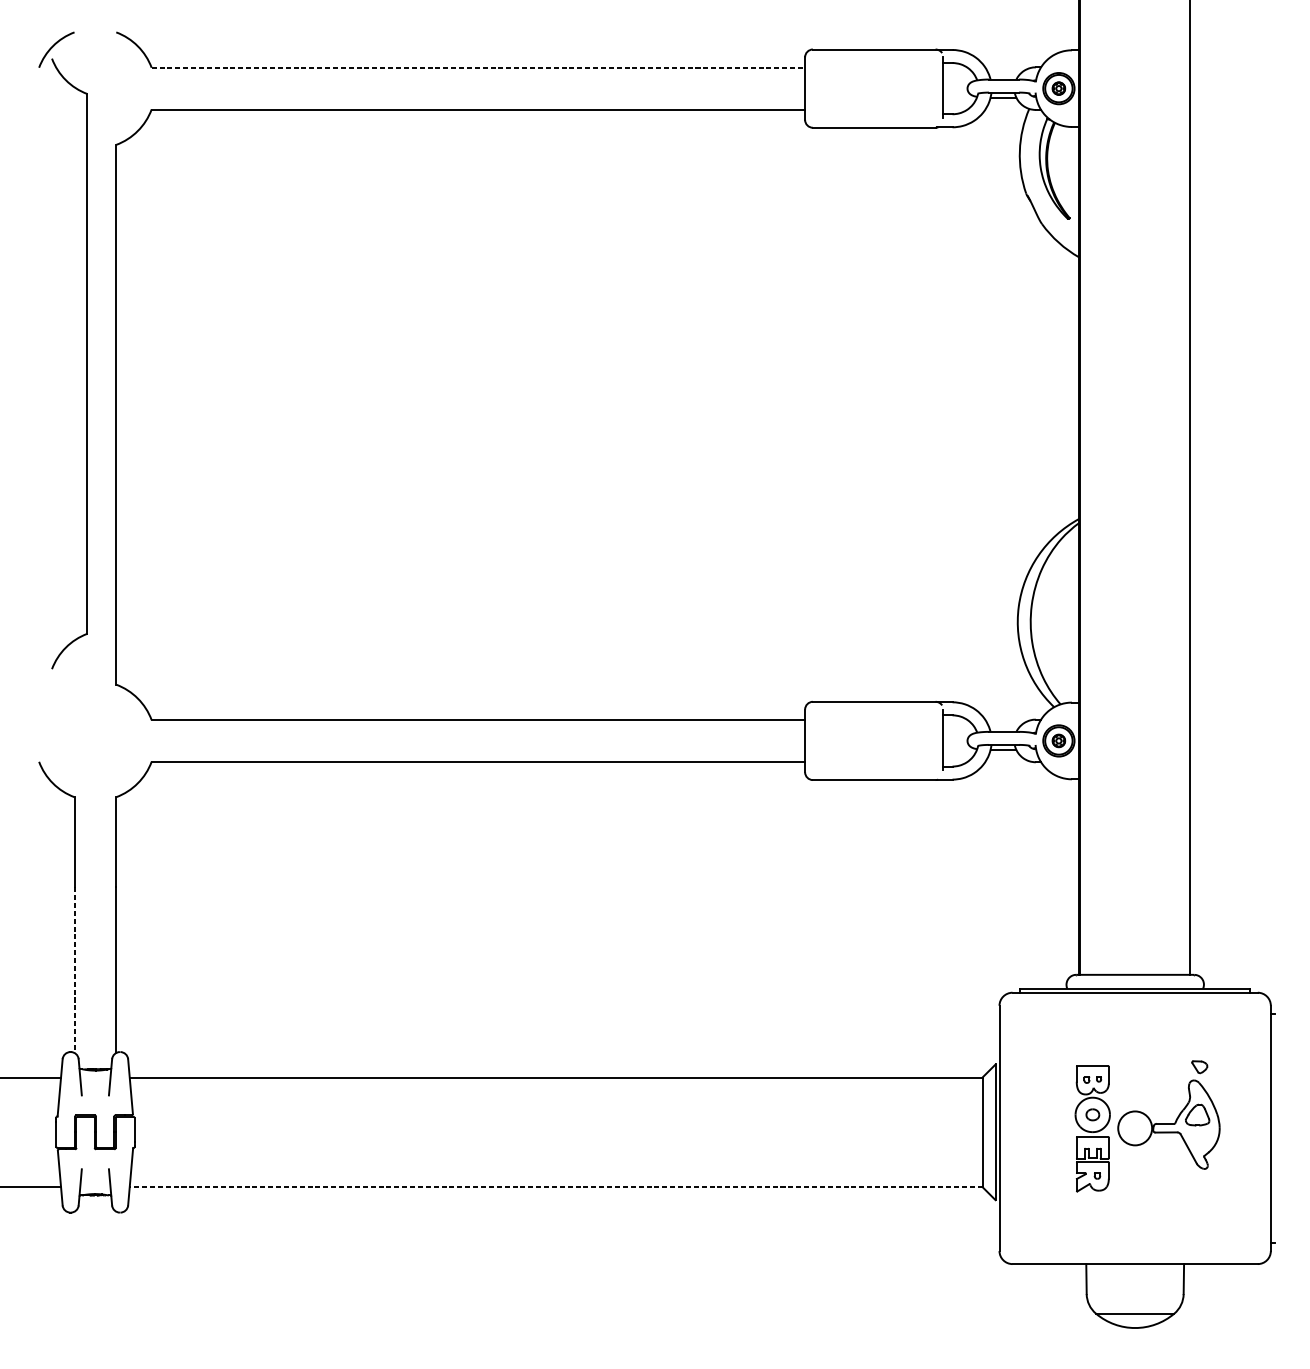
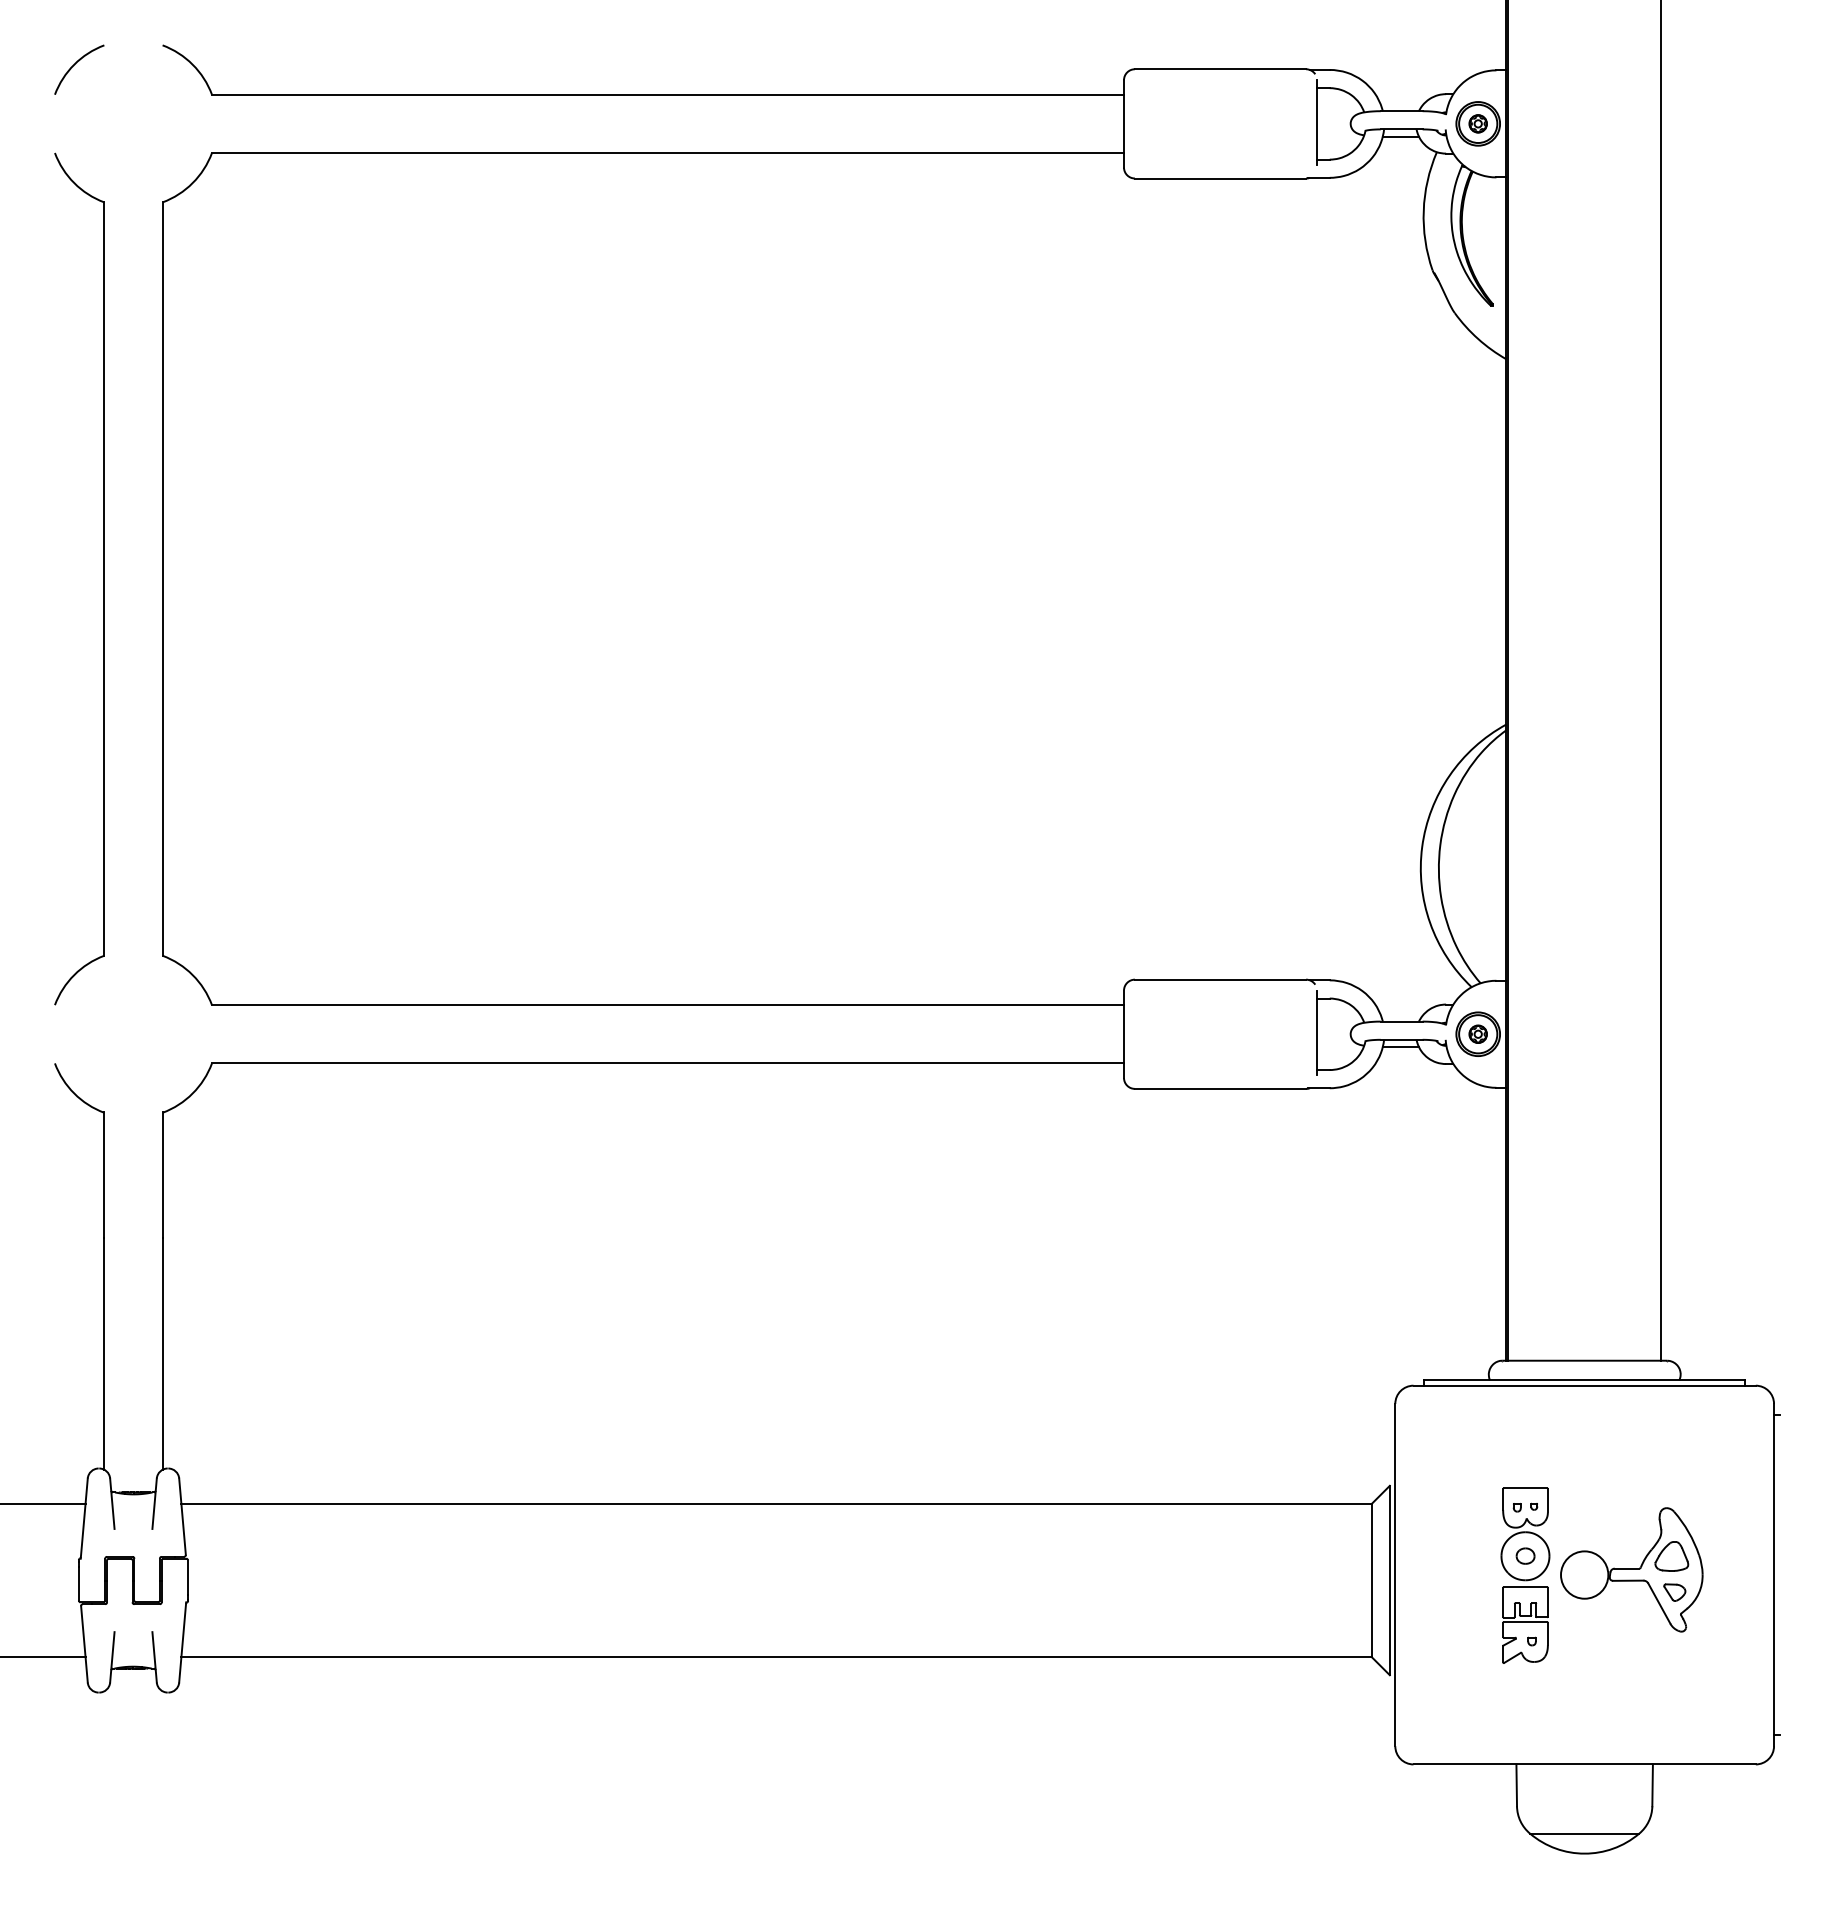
line: (478, 67) -> (668, 94), dashed -> solid
part: (86, 363) -> (103, 578), moved
line: (74, 970) -> (104, 1354), dashed -> solid
part: (1199, 1067) -> (1674, 1592), moved
line: (556, 1187) -> (776, 1657), dashed -> solid

